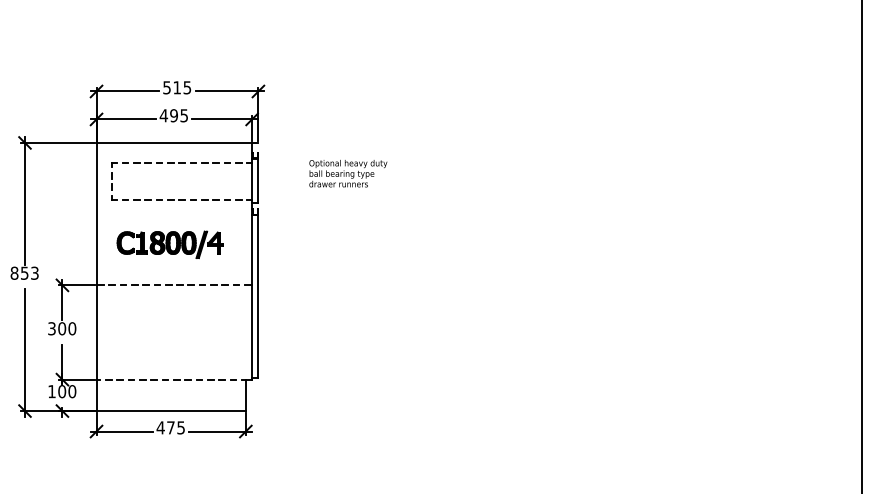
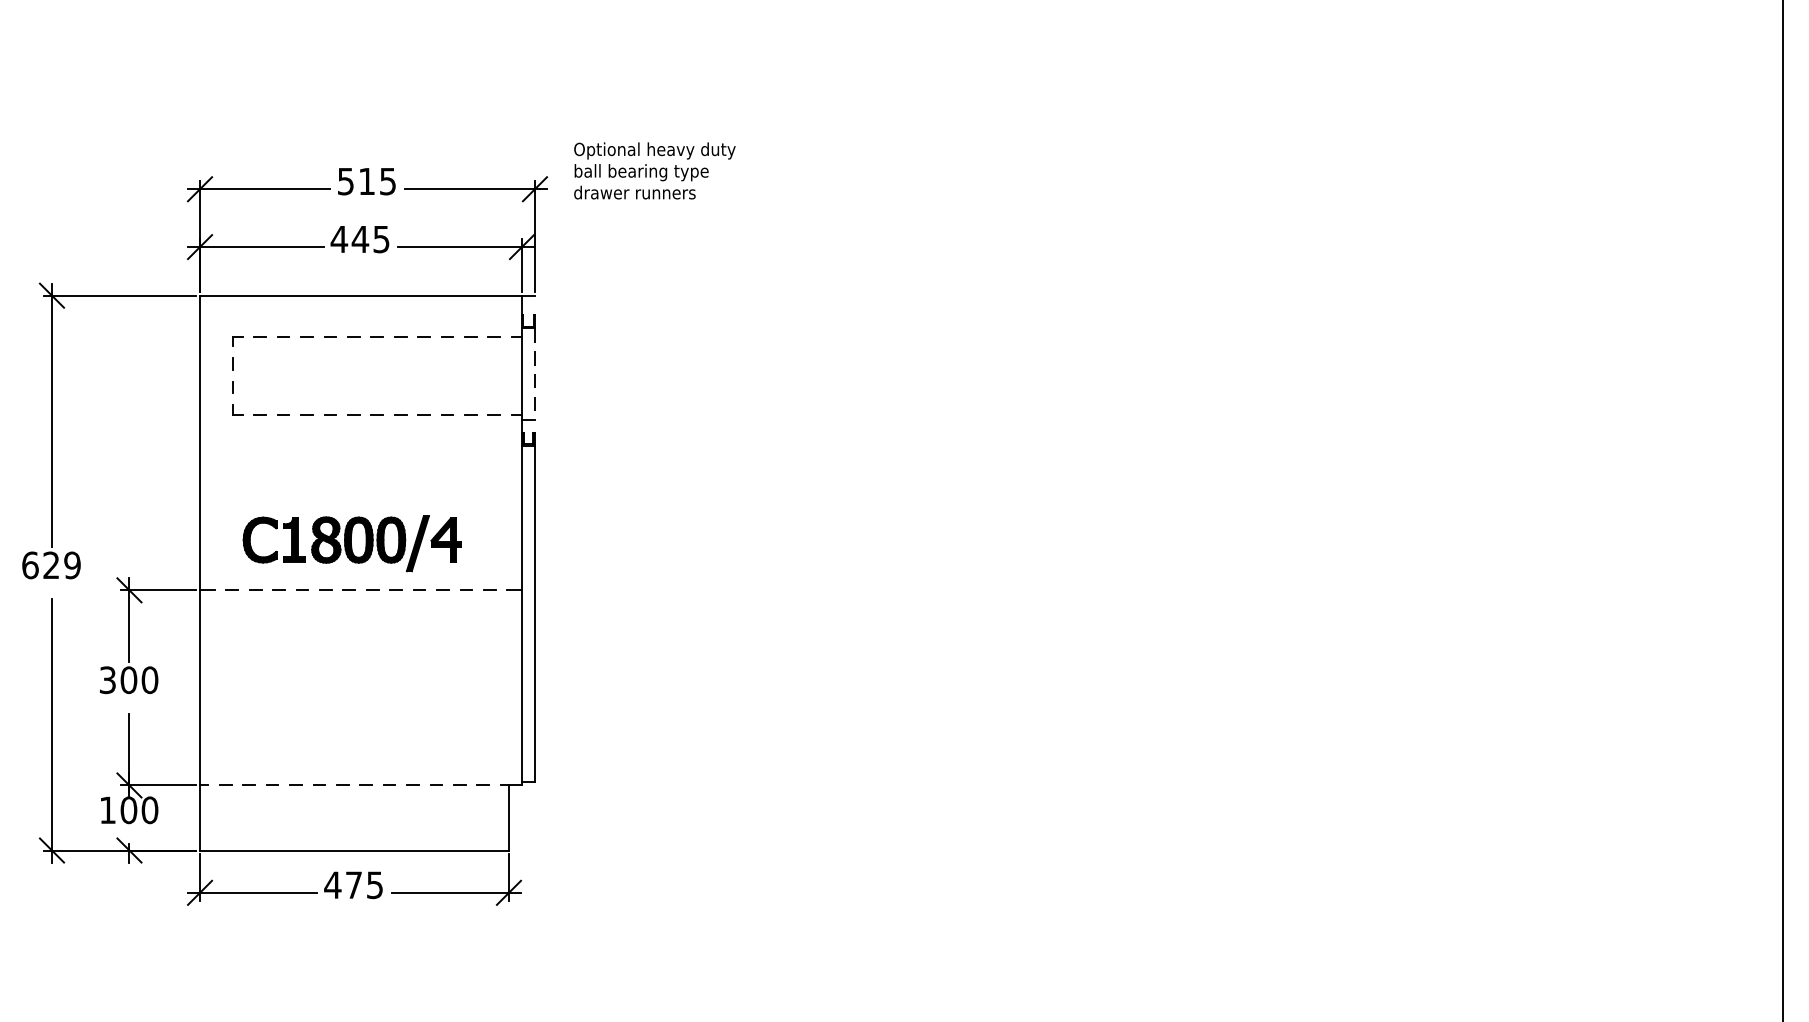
text: (173, 115) -> (359, 238), 495 -> 445
text: (348, 173) -> (655, 170), moved
line: (258, 181) -> (535, 375), solid -> dashed
part: (169, 244) -> (350, 543), moved
text: (24, 272) -> (50, 563), 853 -> 629

